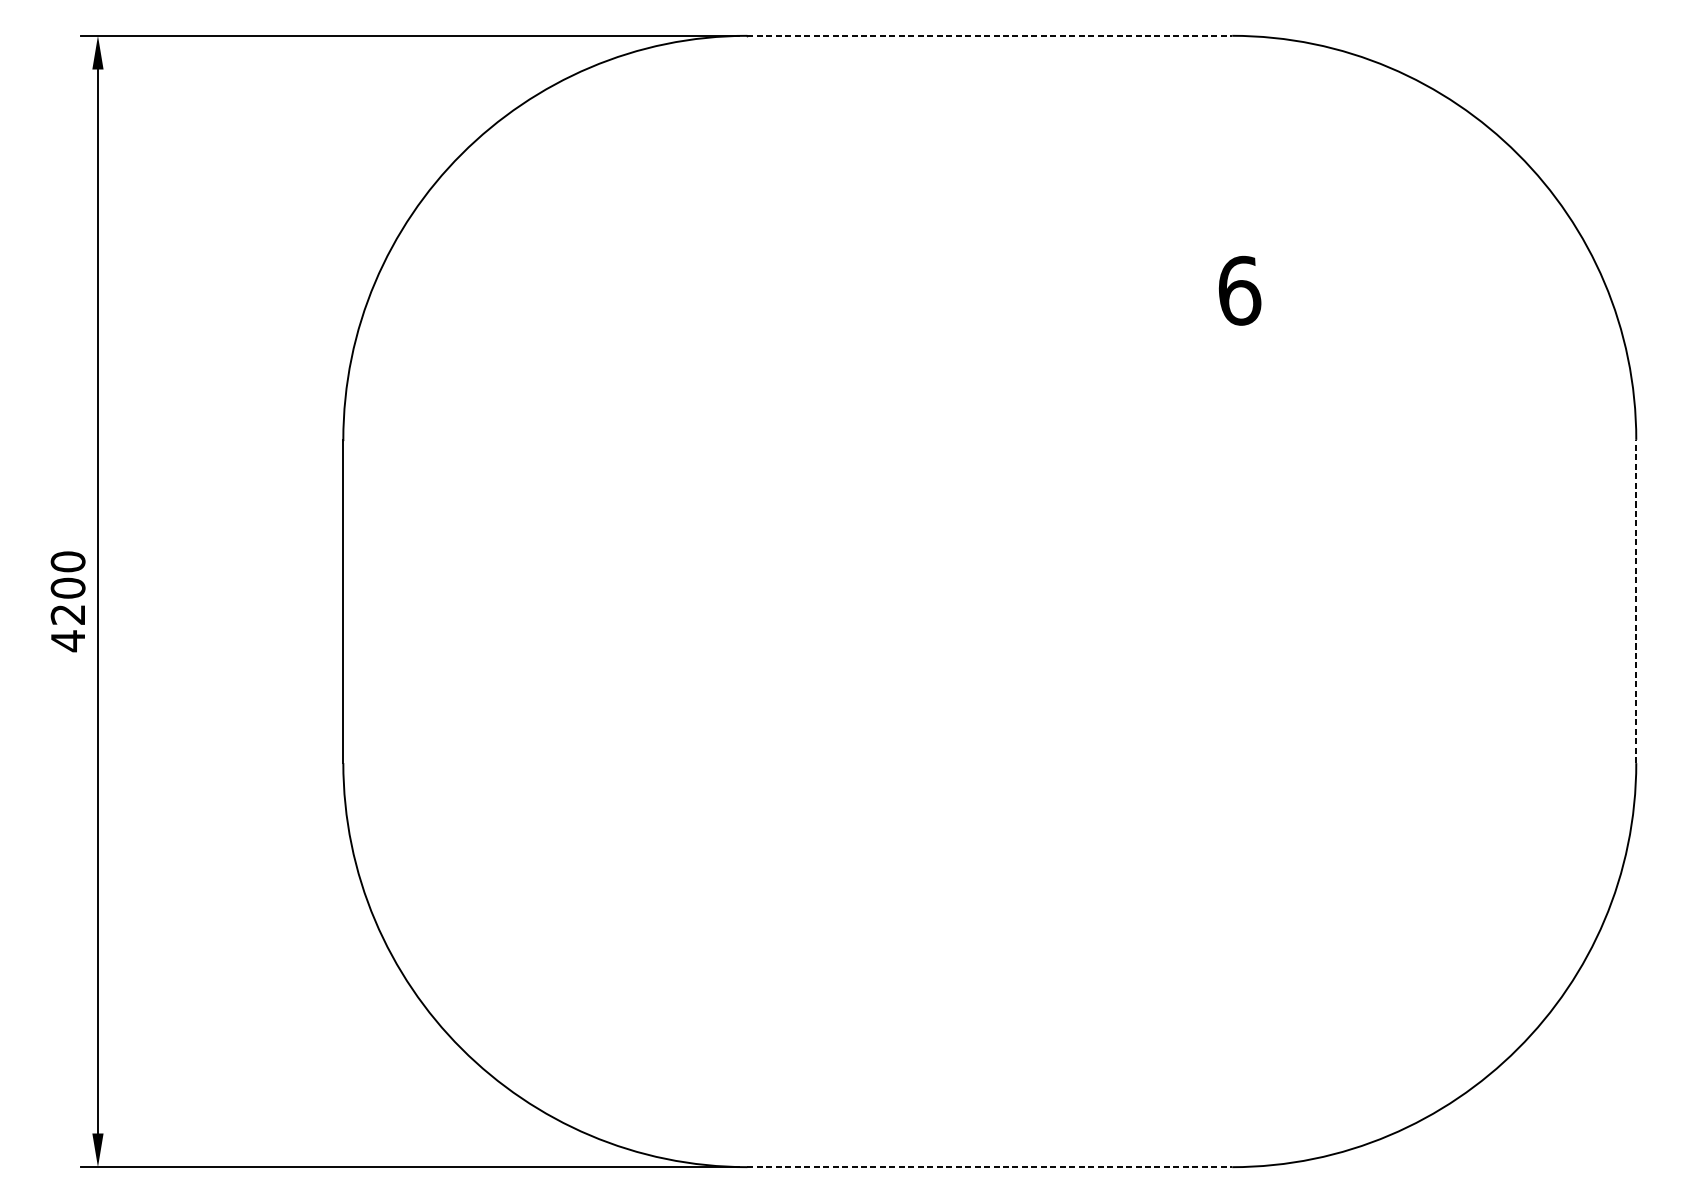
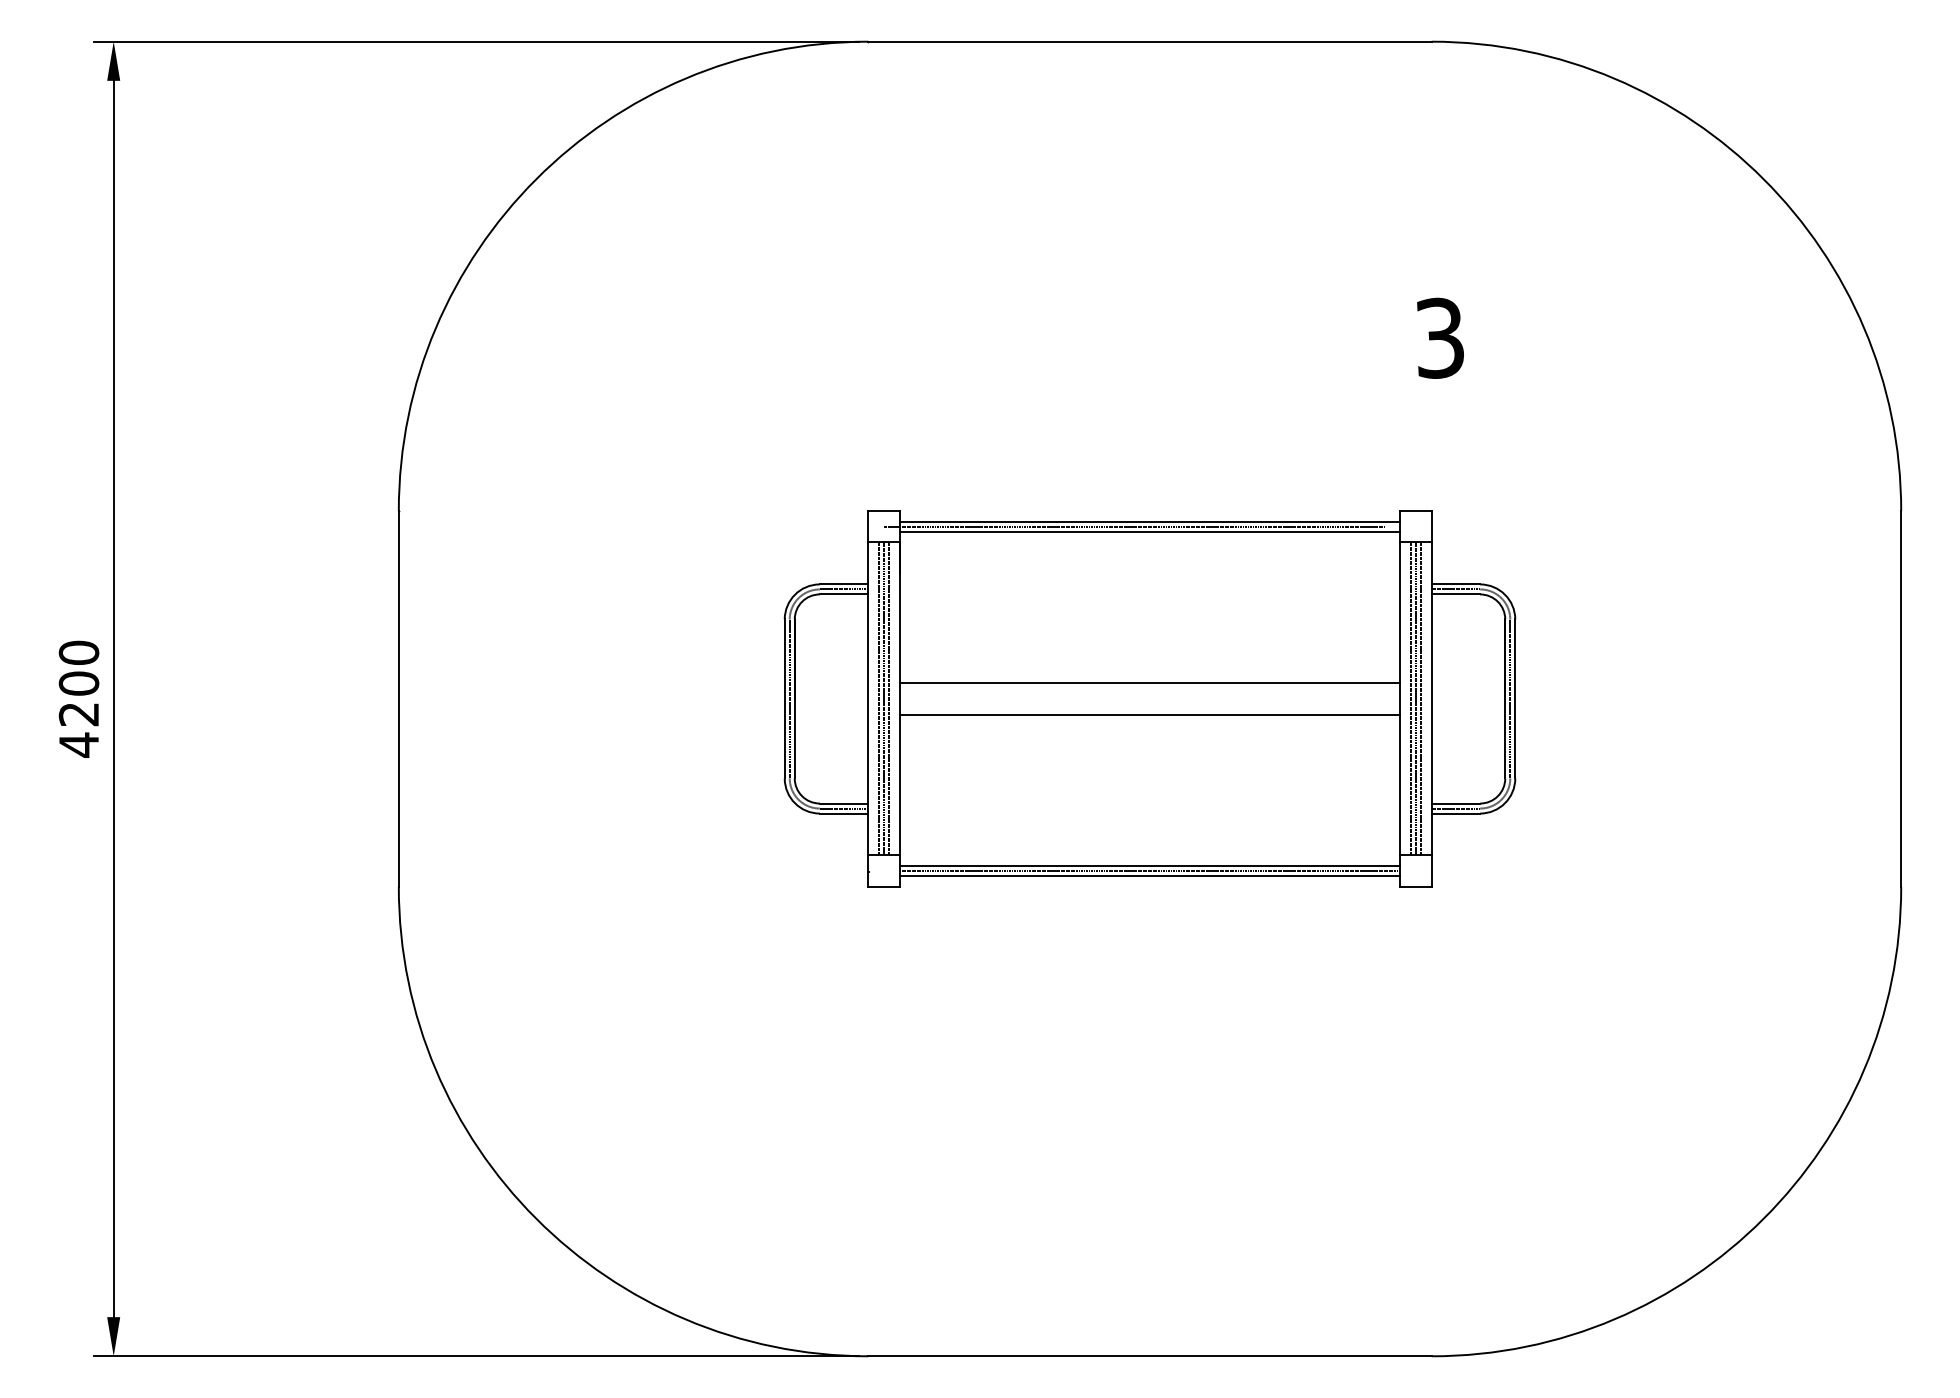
line: (990, 35) -> (1150, 41), dashed -> solid
text: (1239, 290) -> (1440, 337), 6 -> 3
part: (989, 601) -> (1149, 698), added
line: (1636, 601) -> (1901, 698), dashed -> solid
line: (990, 1167) -> (1150, 1356), dashed -> solid

